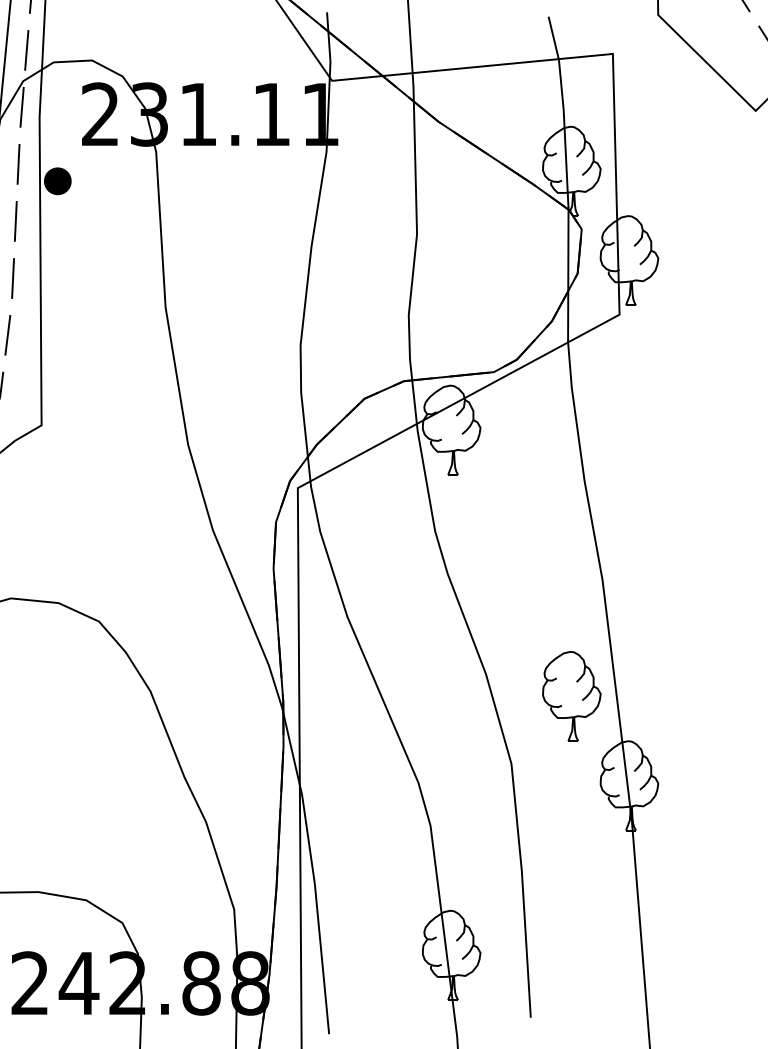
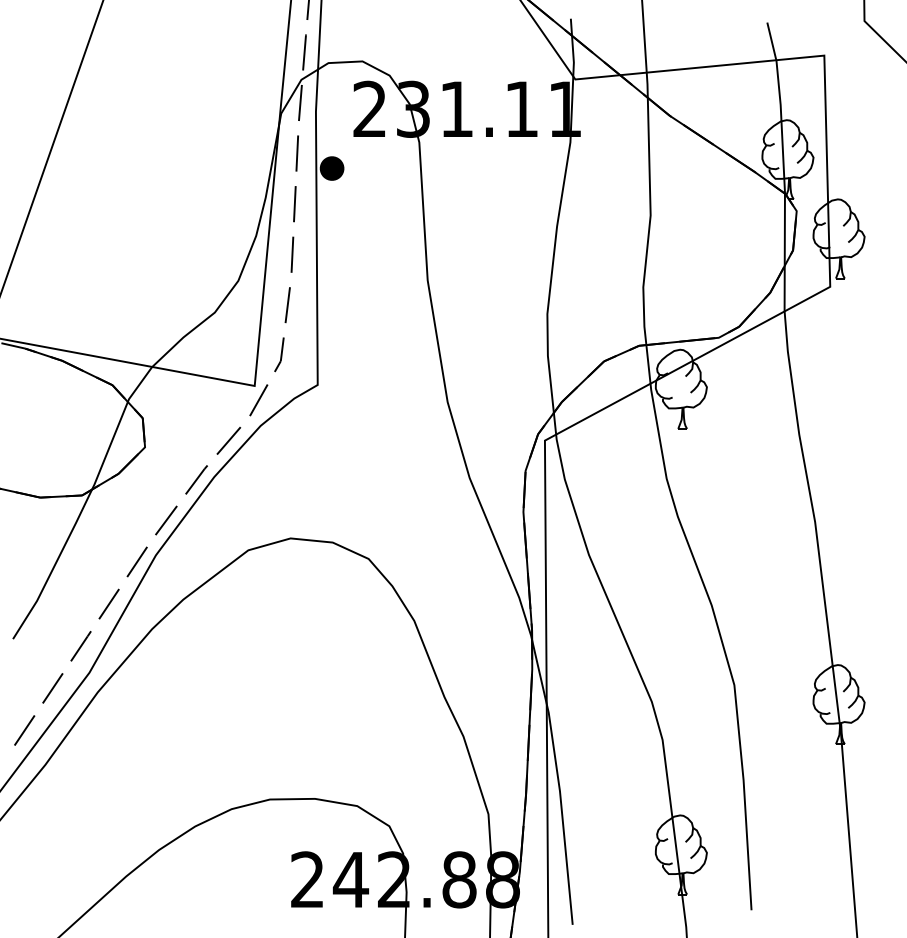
part: (571, 696) -> (787, 625), removed

